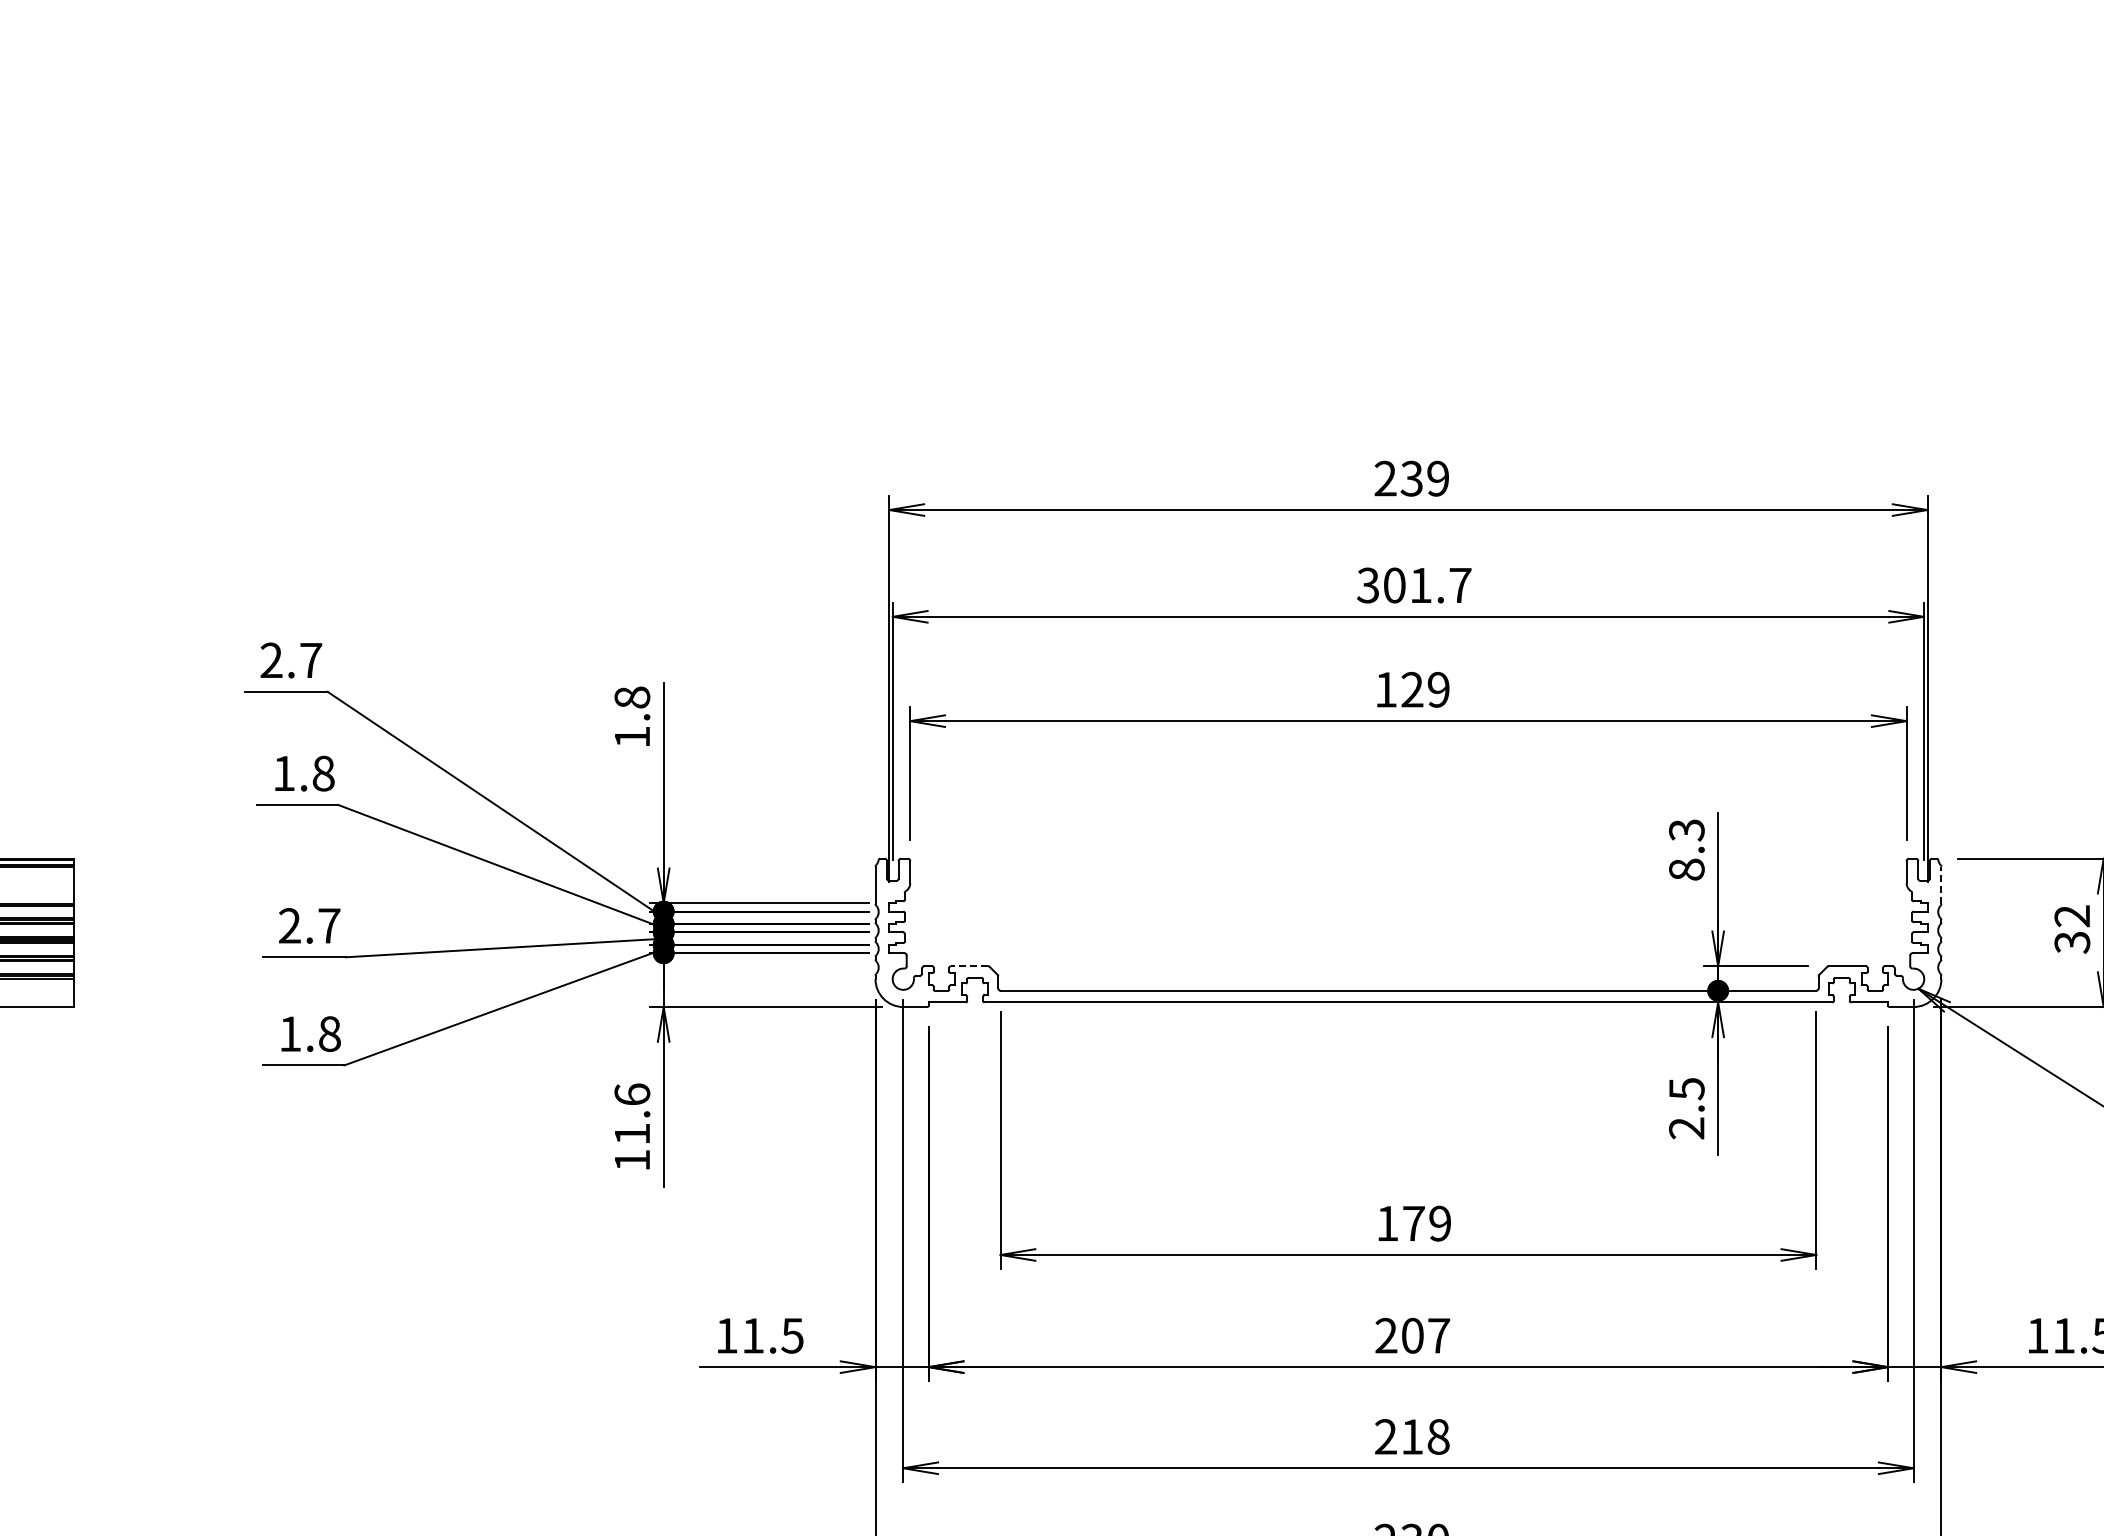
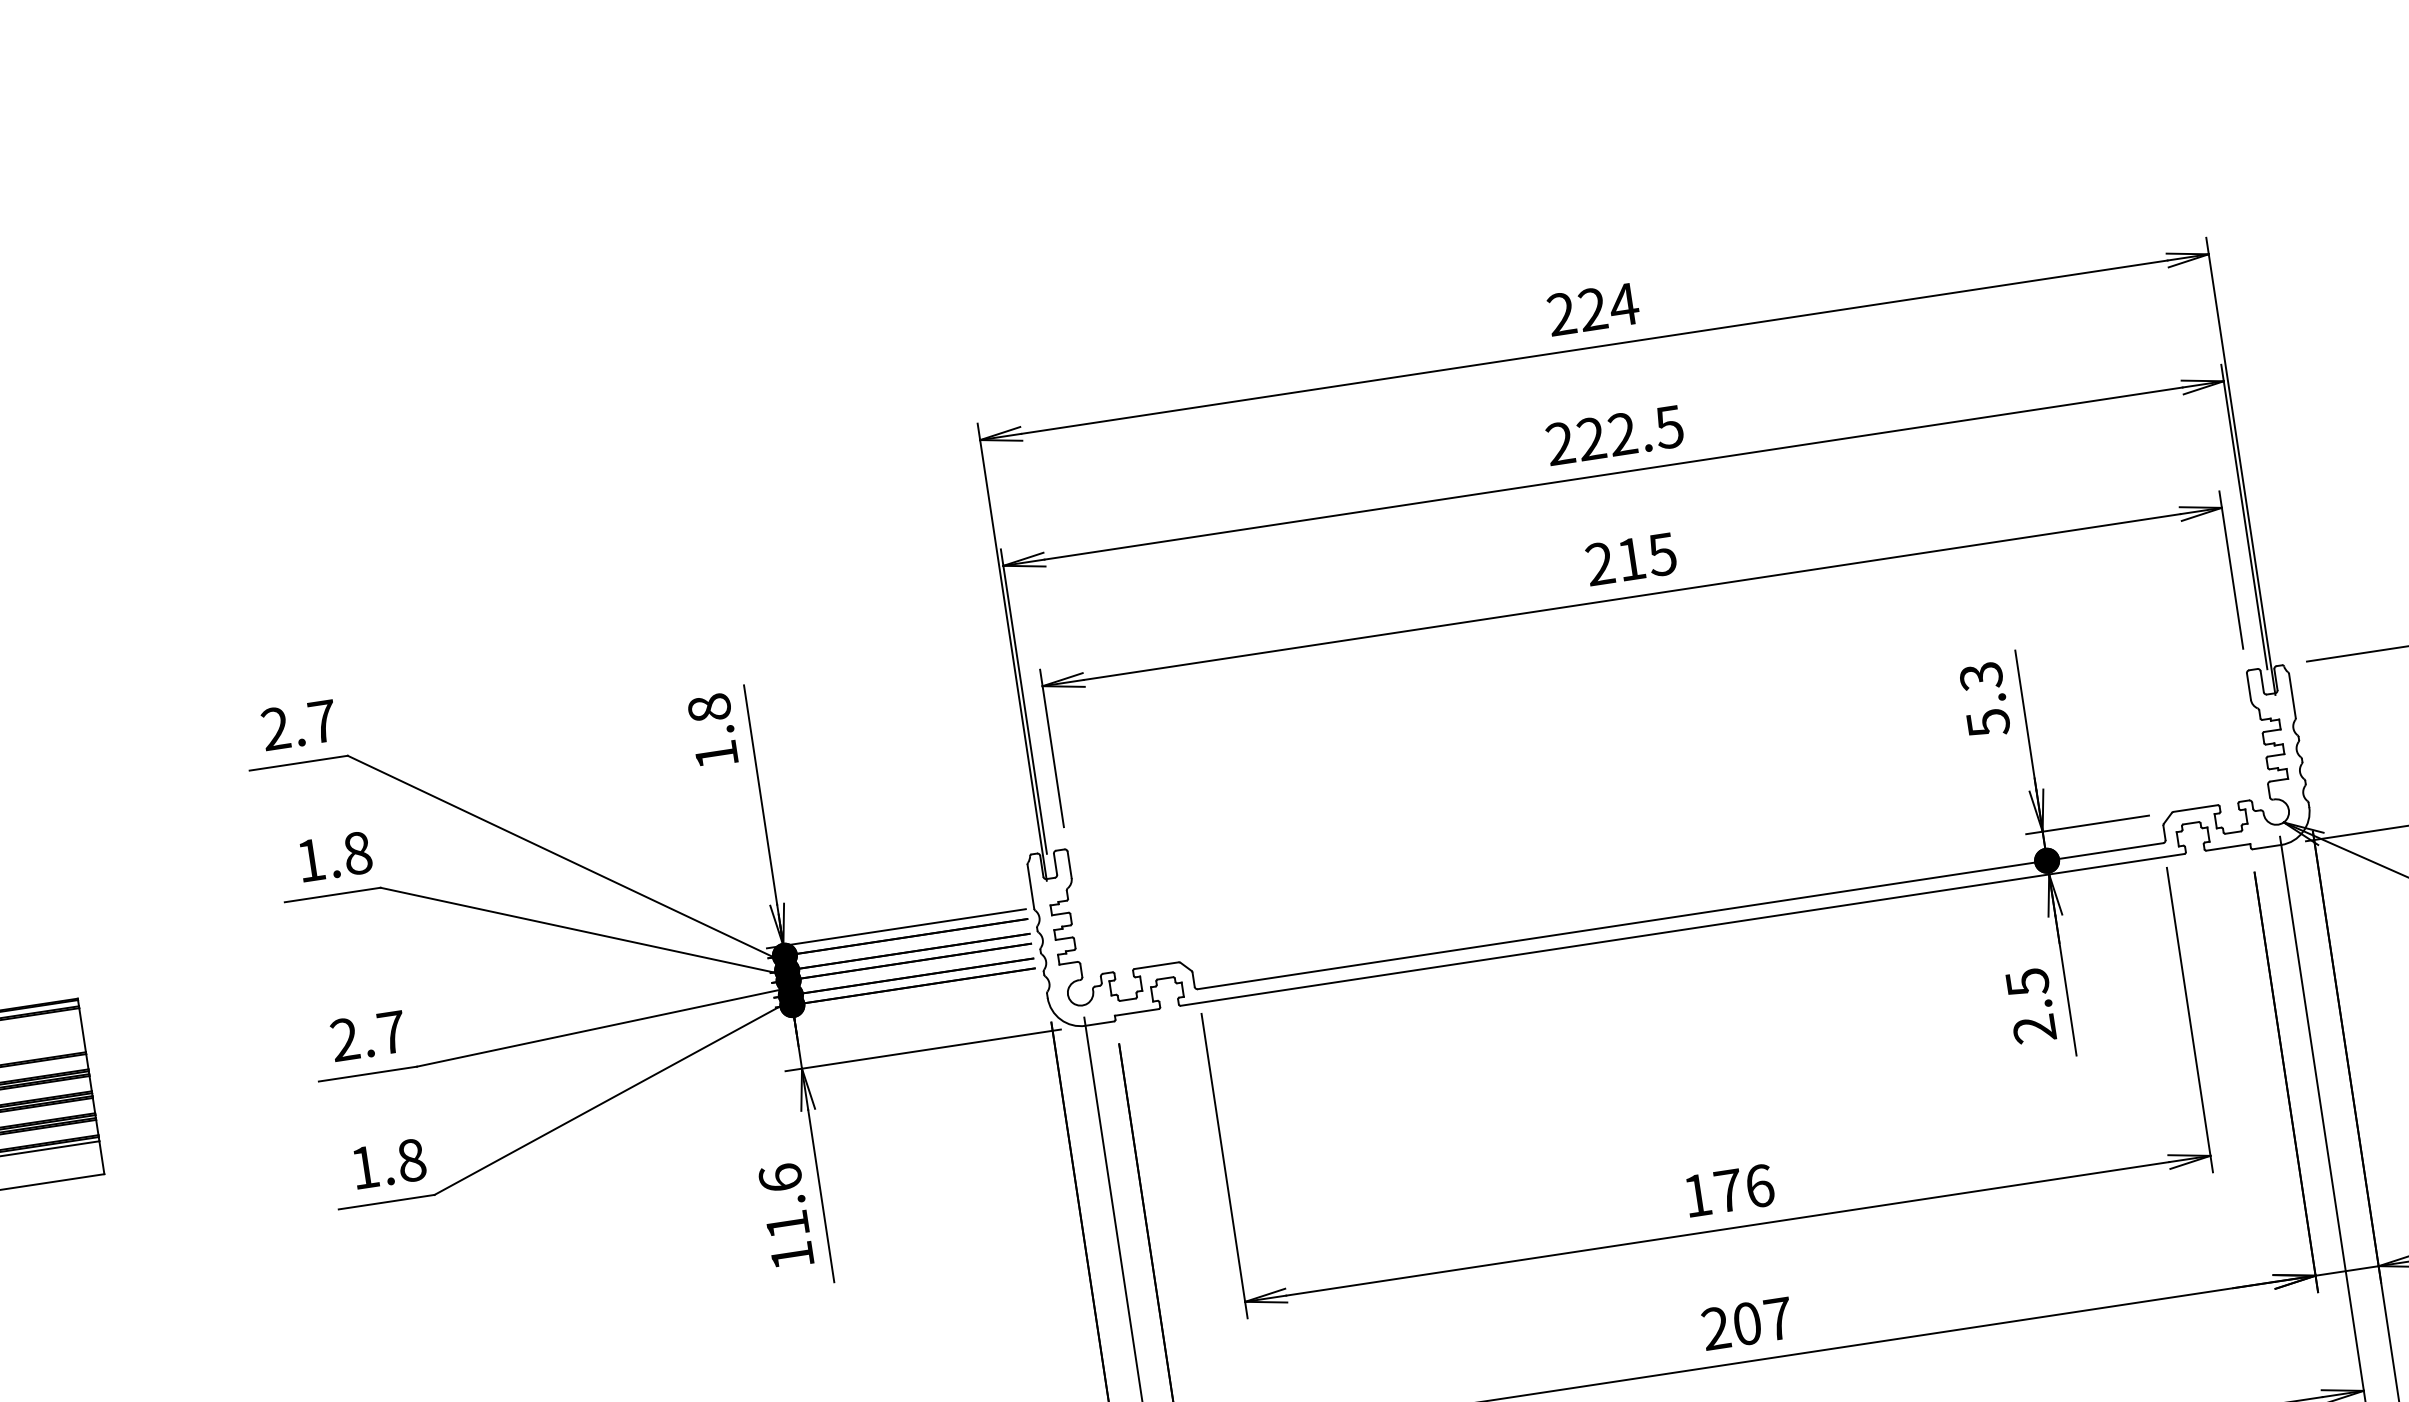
text: (1425, 478) -> (1609, 306), 239 -> 224
text: (1414, 585) -> (1615, 435), 301.7 -> 222.5
text: (1412, 689) -> (1631, 558), 129 -> 215
text: (1686, 869) -> (1987, 722), 8.3 -> 5.3
line: (1941, 885) -> (2292, 696), dashed -> solid
line: (969, 966) -> (1156, 965), dashed -> solid
text: (1440, 1223) -> (1760, 1185), 179 -> 176

